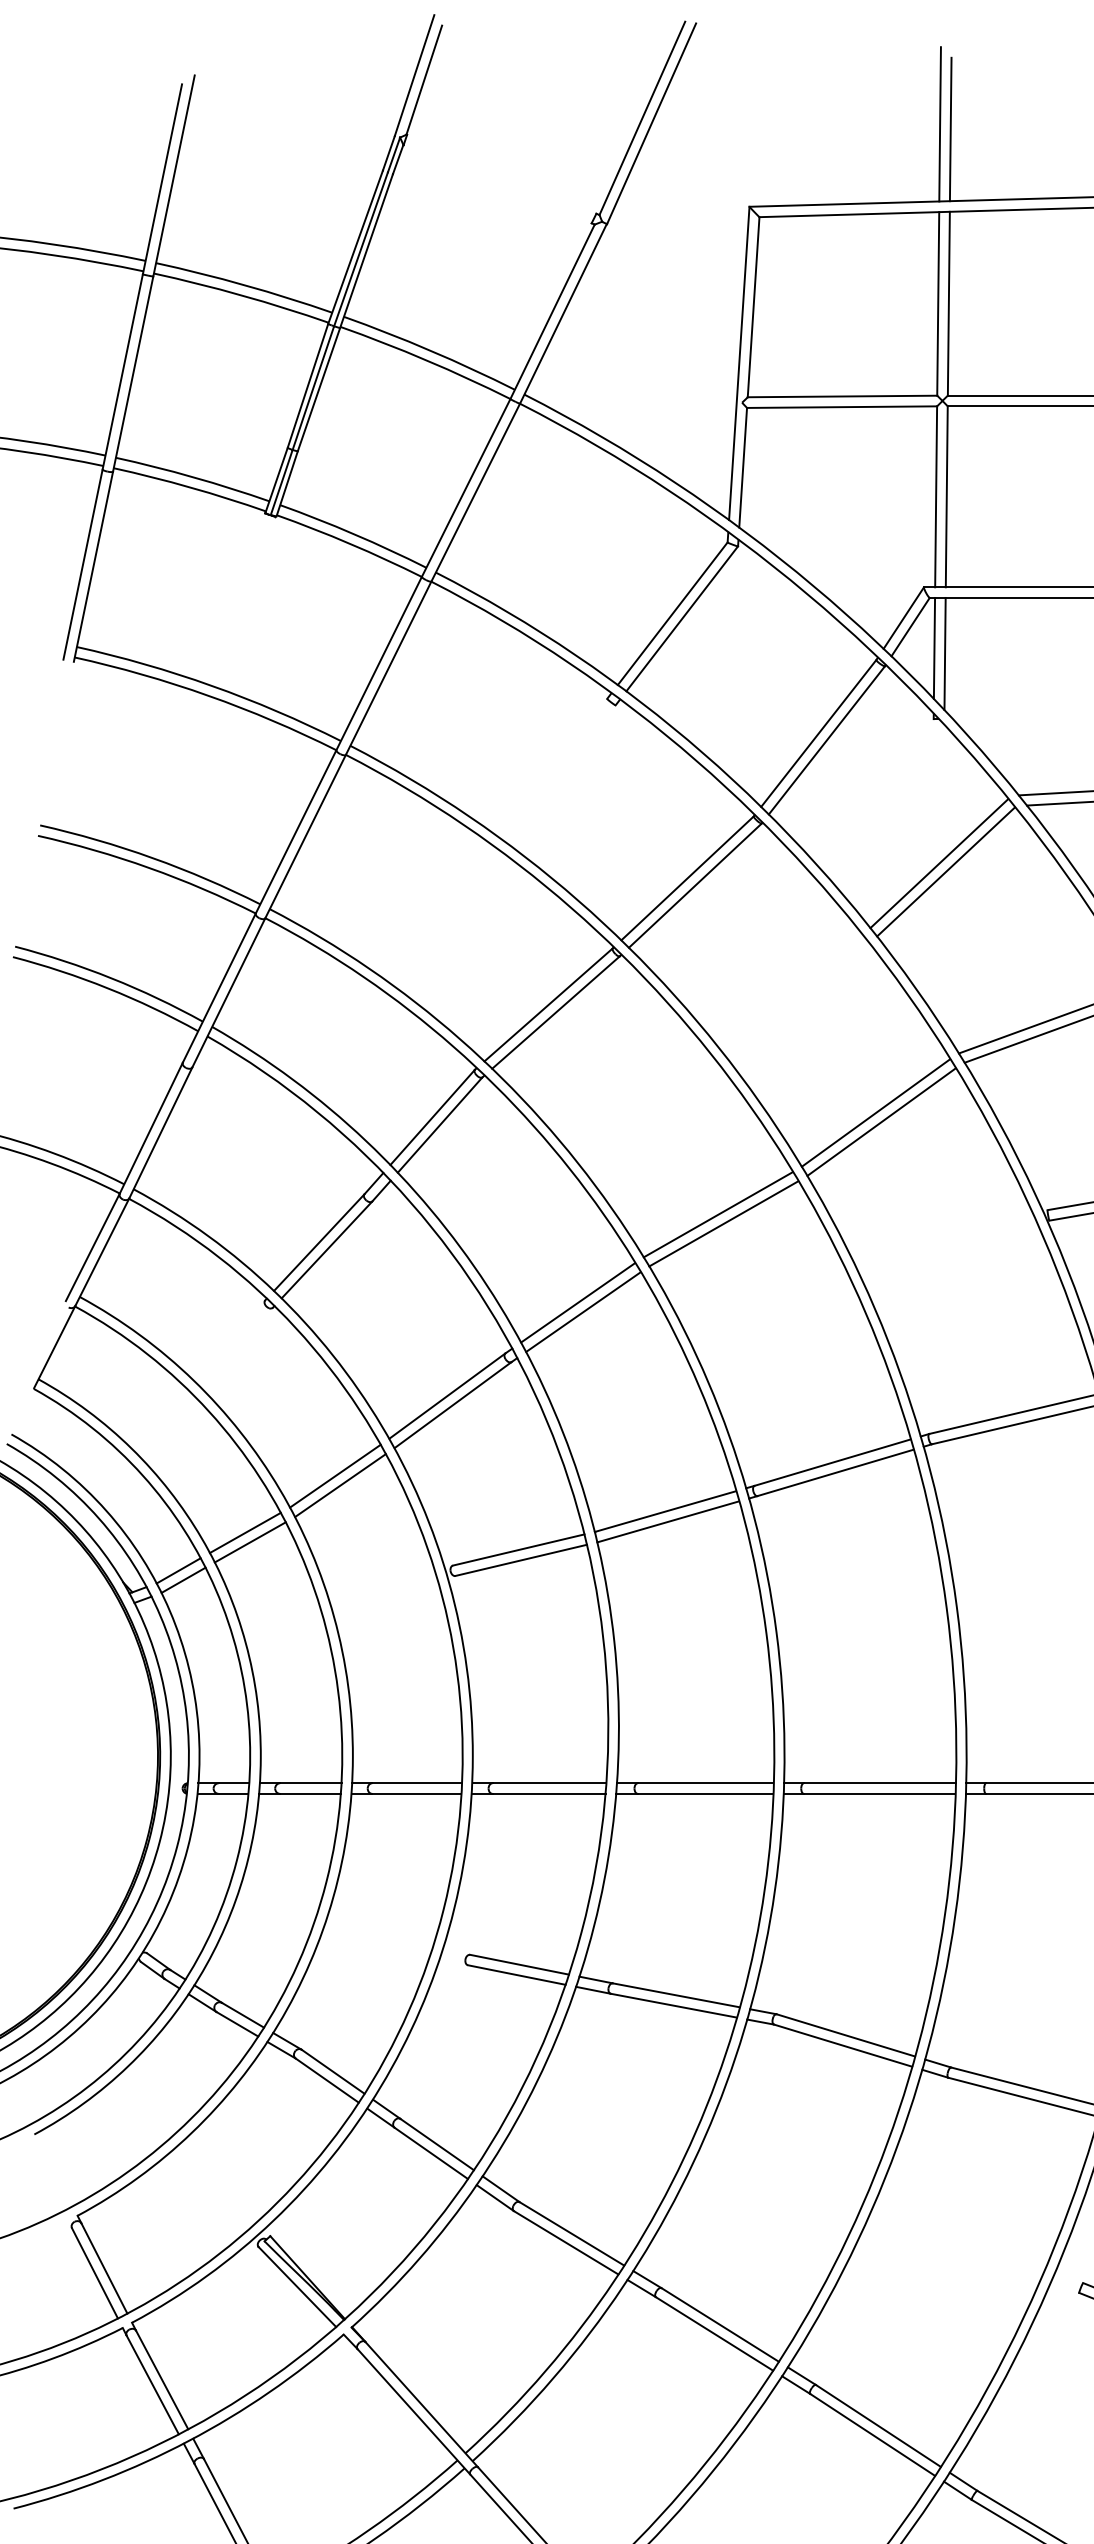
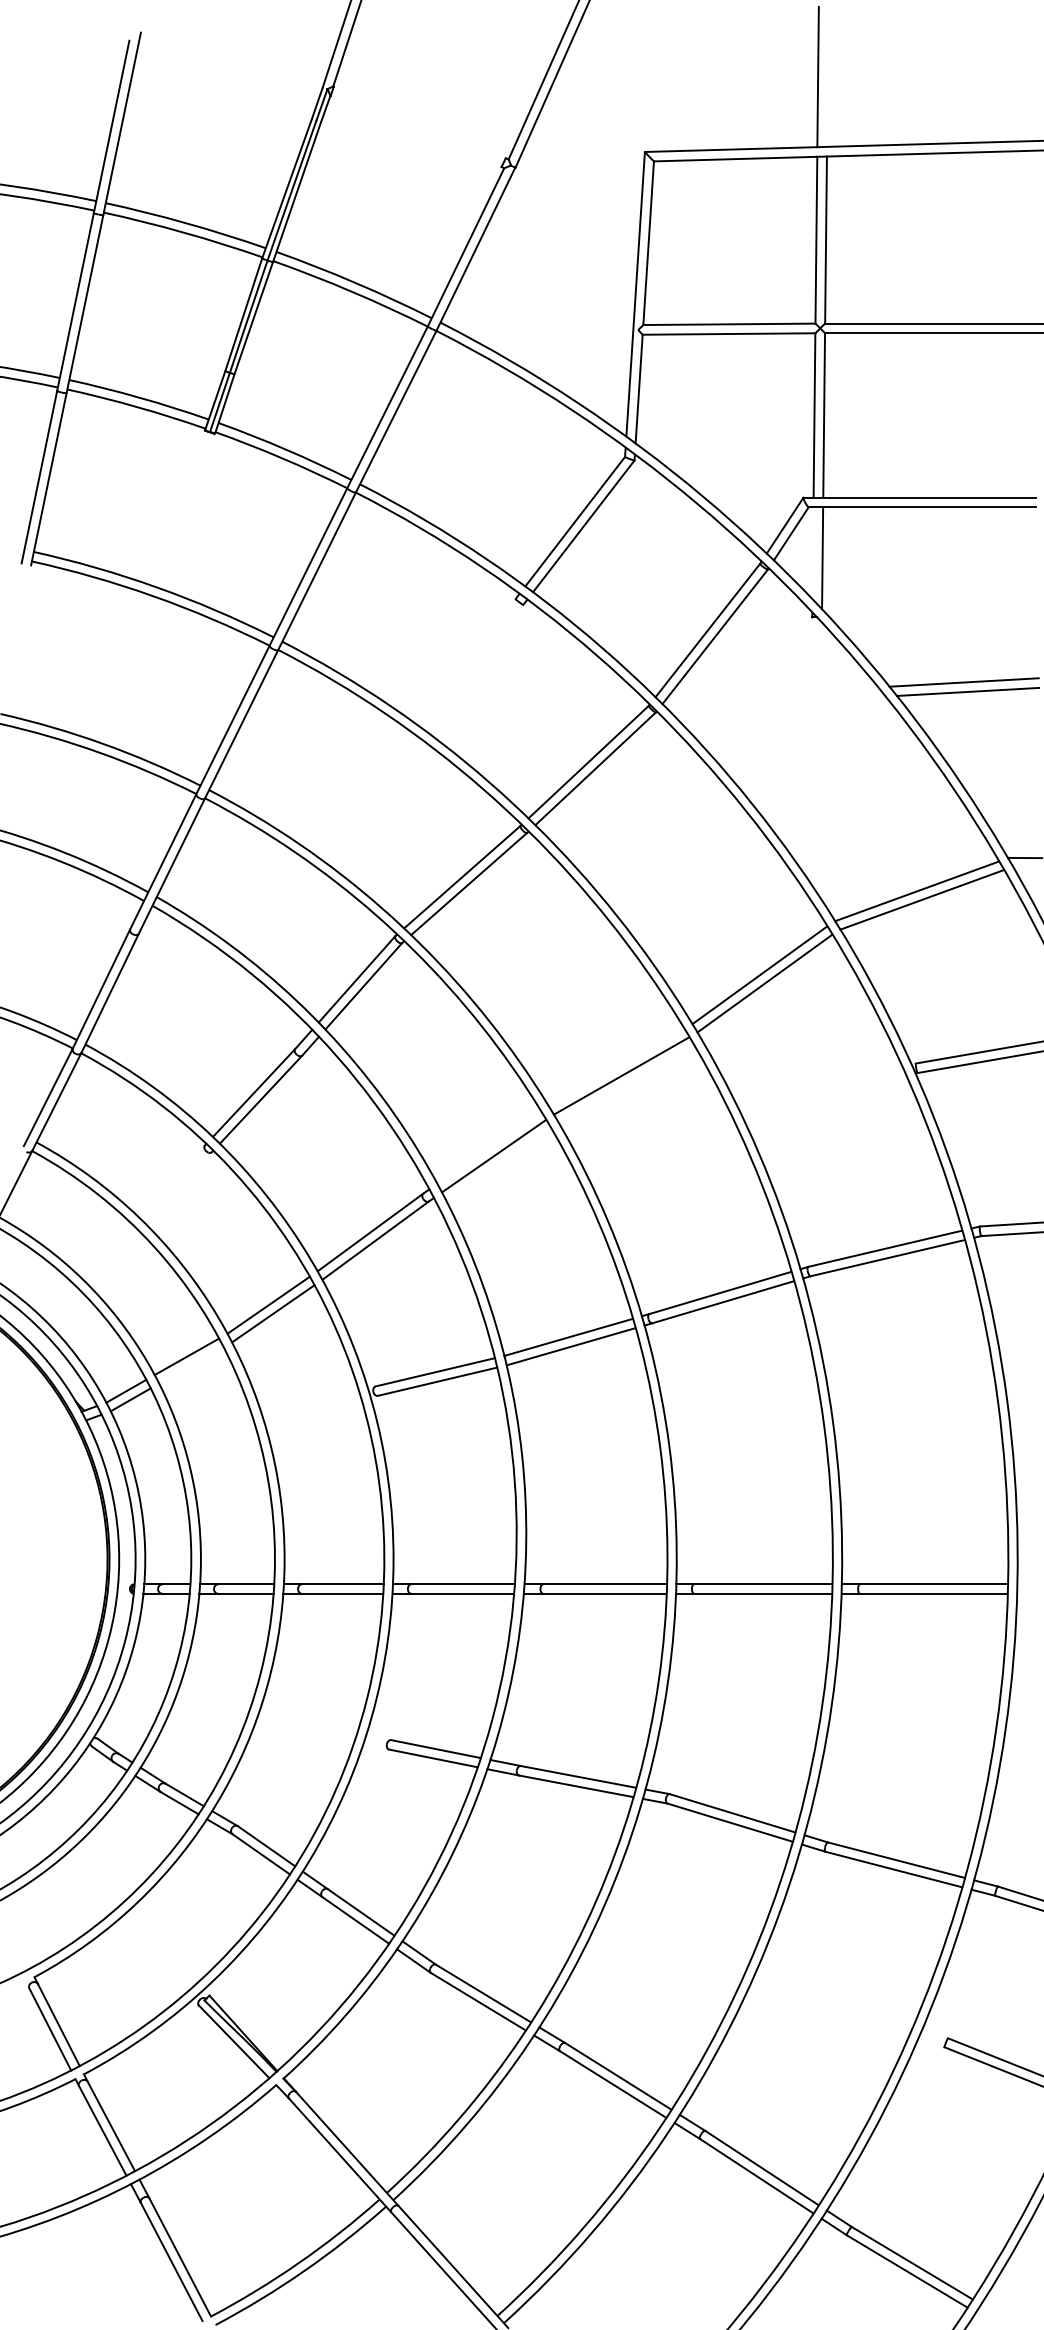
line: (950, 129) -> (827, 81), removed
line: (933, 648) -> (812, 553), removed
line: (938, 863) -> (816, 748), removed
line: (946, 871) -> (823, 755), removed
line: (718, 1214) -> (616, 1067), removed
line: (577, 1302) -> (488, 1147), removed
line: (250, 1542) -> (191, 1365), removed

